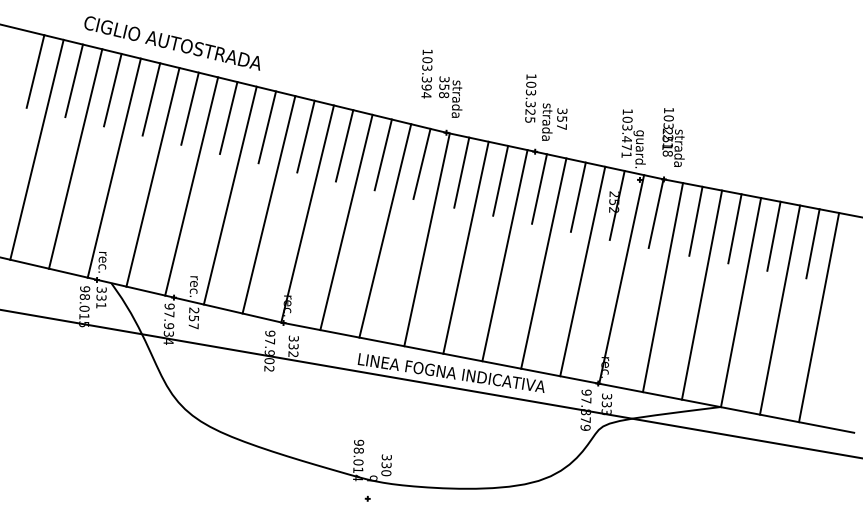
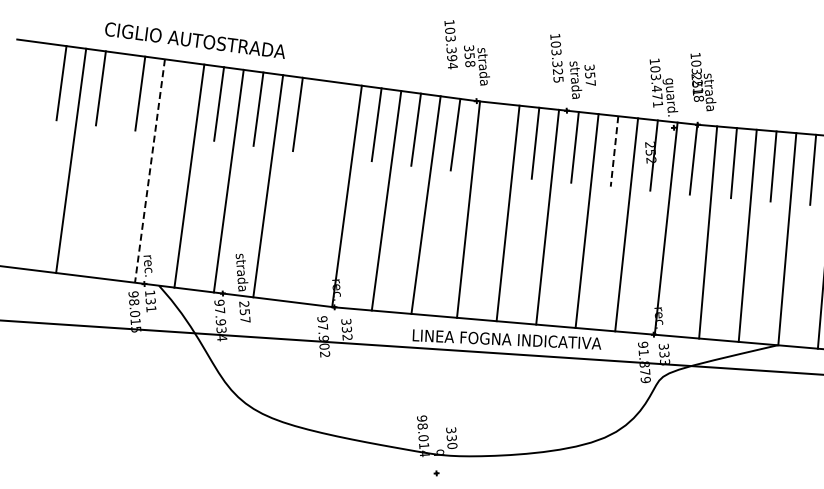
line: (151, 99) -> (179, 98), removed
line: (305, 136) -> (336, 119), removed
line: (75, 158) -> (110, 165), removed
line: (114, 168) -> (150, 171), solid -> dashed
line: (461, 172) -> (495, 139), removed
line: (578, 197) -> (614, 151), solid -> dashed
line: (268, 204) -> (307, 191), removed
text: (194, 278) -> (241, 272), rec. -> strada
text: (101, 289) -> (149, 293), 331 -> 131
text: (586, 400) -> (643, 352), 97.879 -> 91.879

